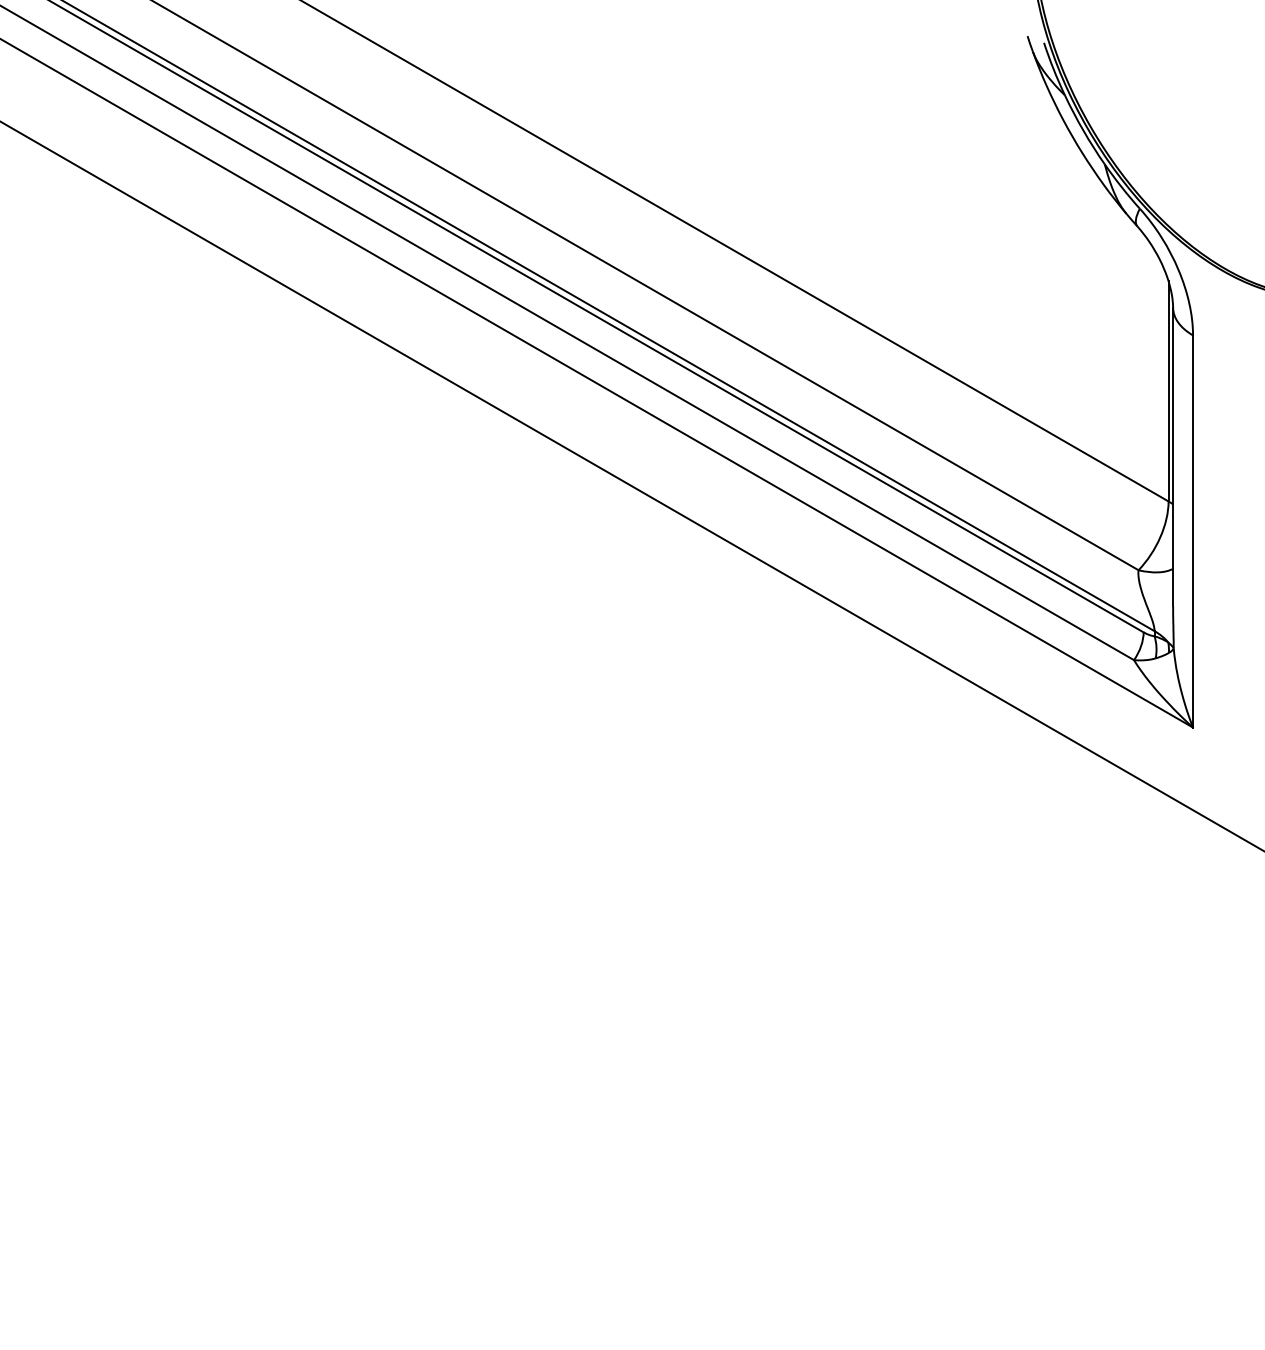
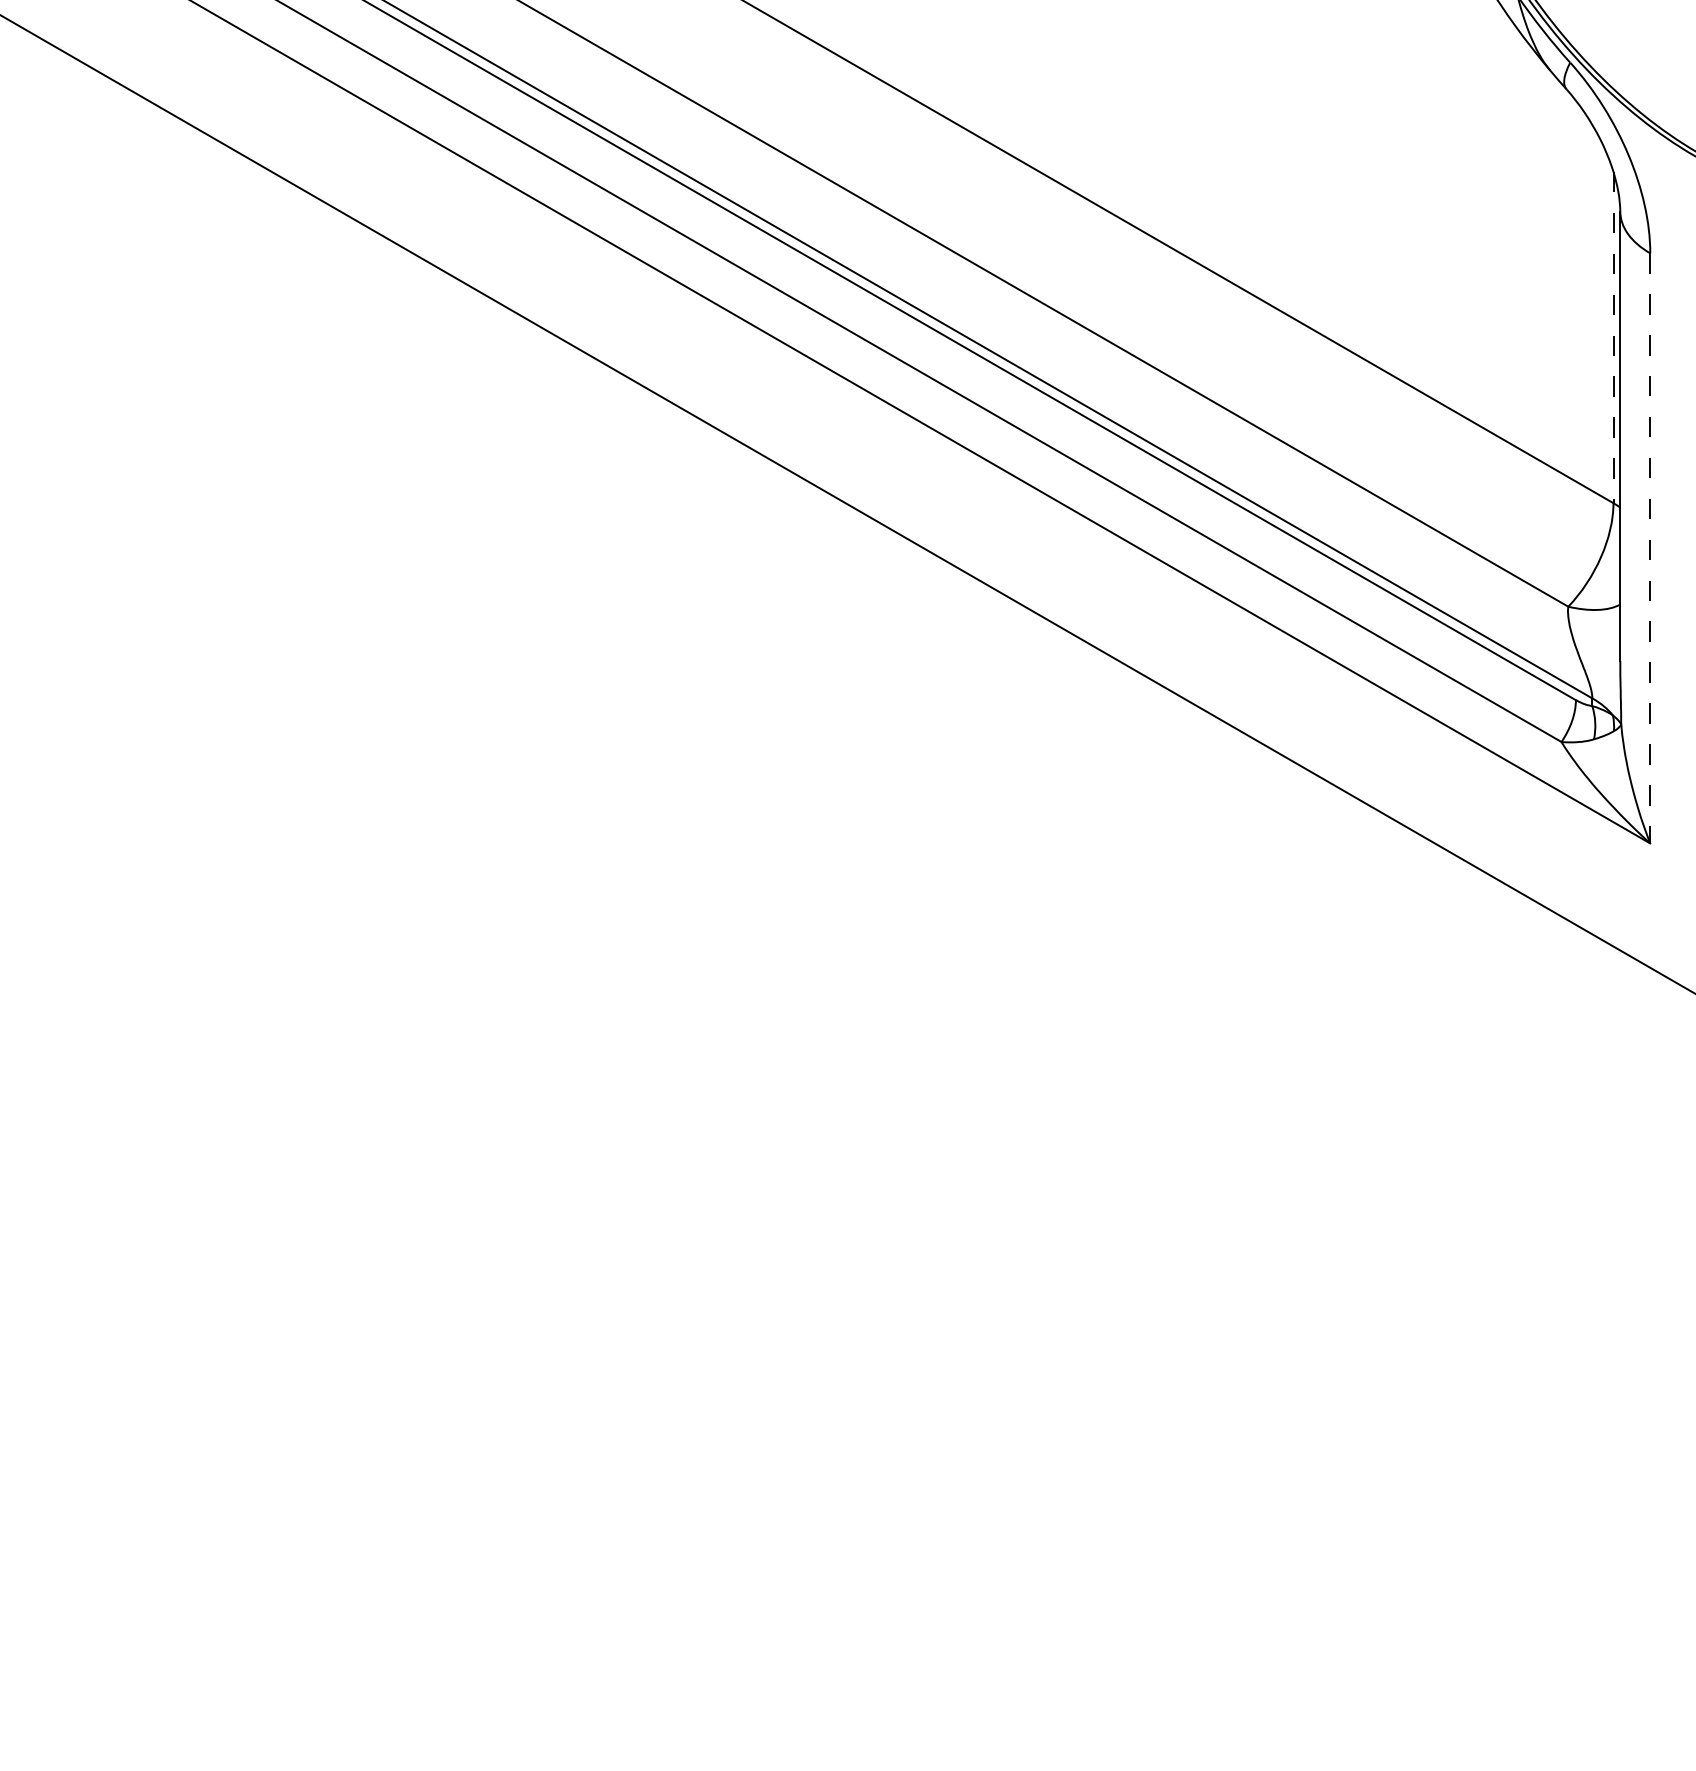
line: (1168, 391) -> (1613, 337), solid -> dashed
line: (1192, 531) -> (1649, 548), solid -> dashed

